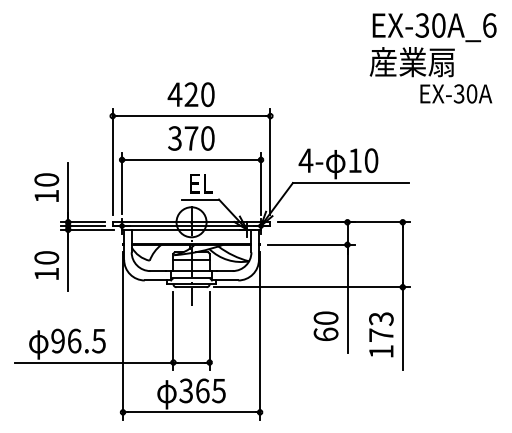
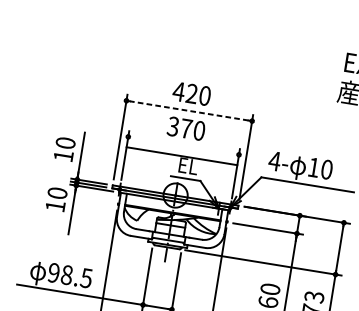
line: (191, 116) -> (189, 111), solid -> dashed
line: (191, 159) -> (181, 155), moved
text: (46, 265) -> (56, 199), moved
text: (74, 340) -> (67, 274), 96.5 -> 98.5

